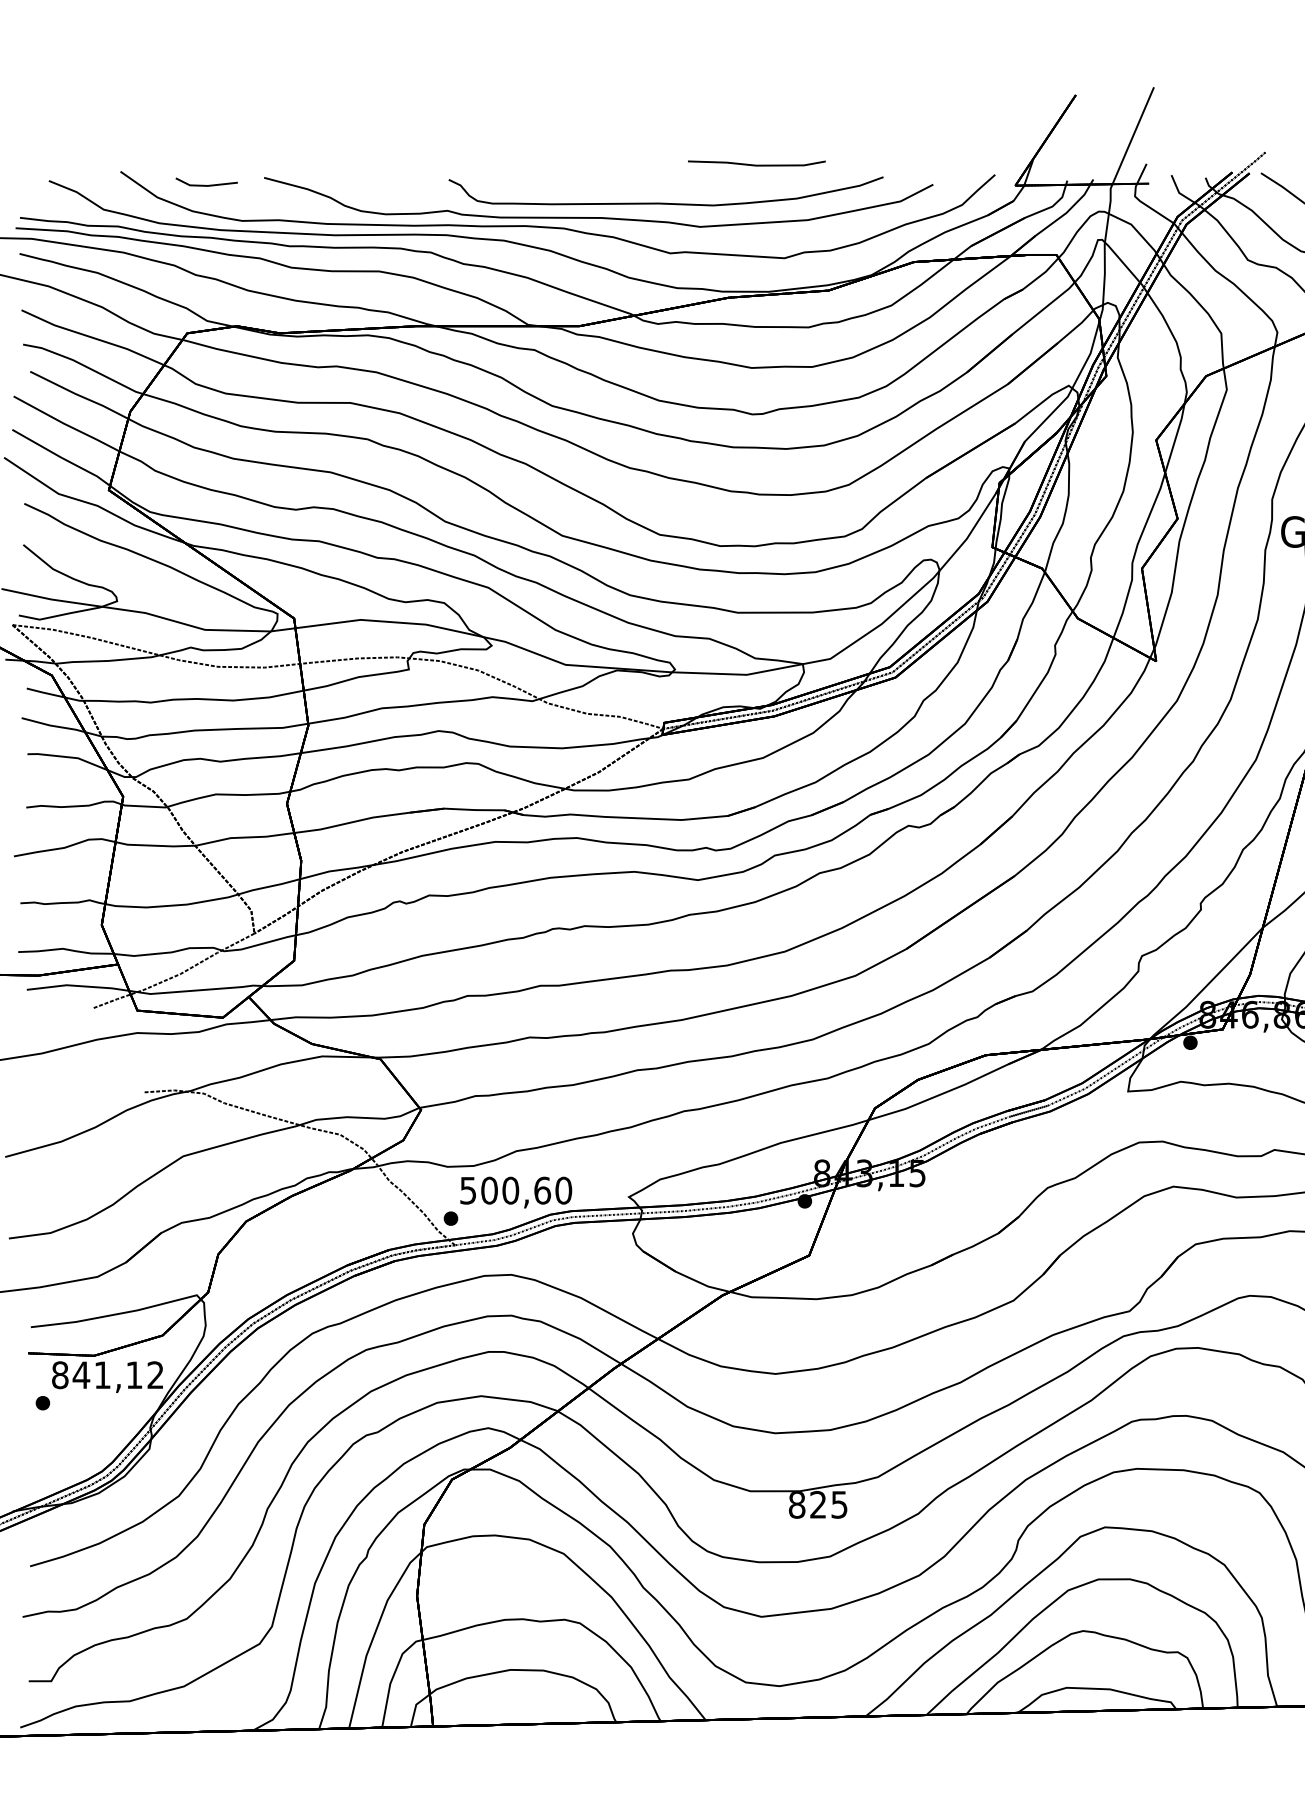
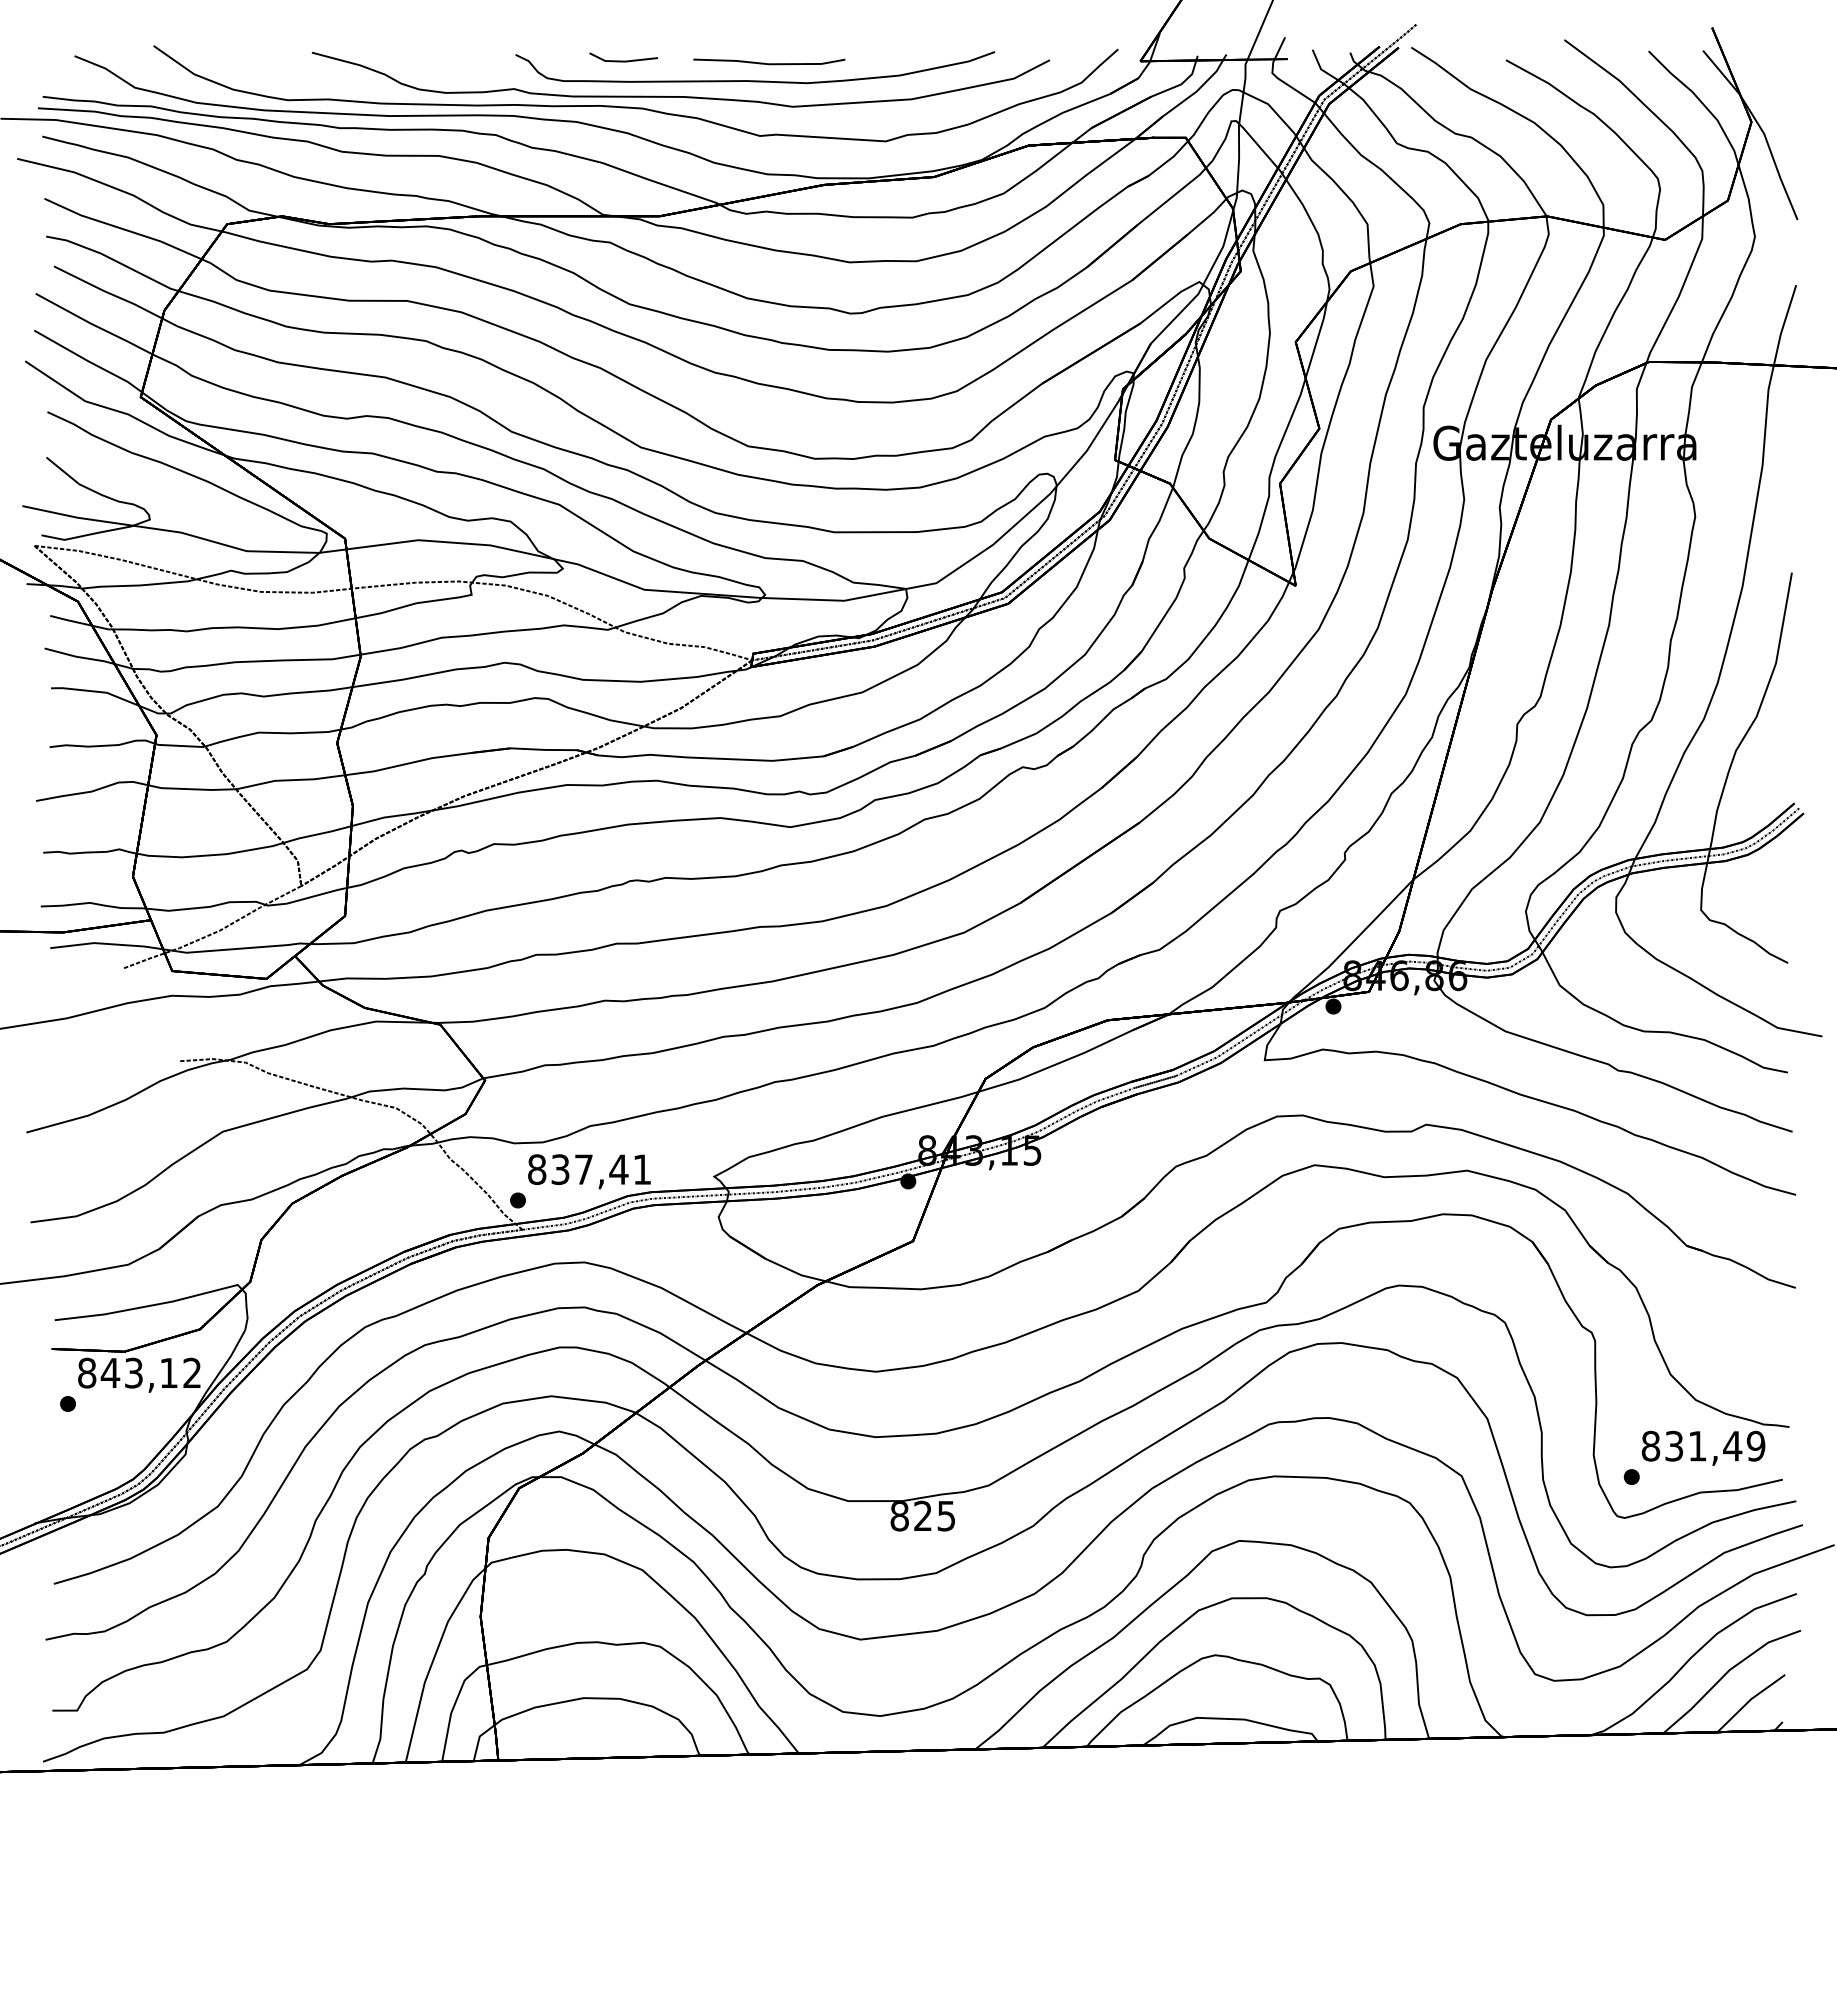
line: (757, 164) -> (769, 63), moved
line: (206, 184) -> (623, 60), moved
text: (515, 1190) -> (589, 1169), 500,60 -> 837,41
text: (102, 1374) -> (133, 1372), 841,12 -> 843,12

